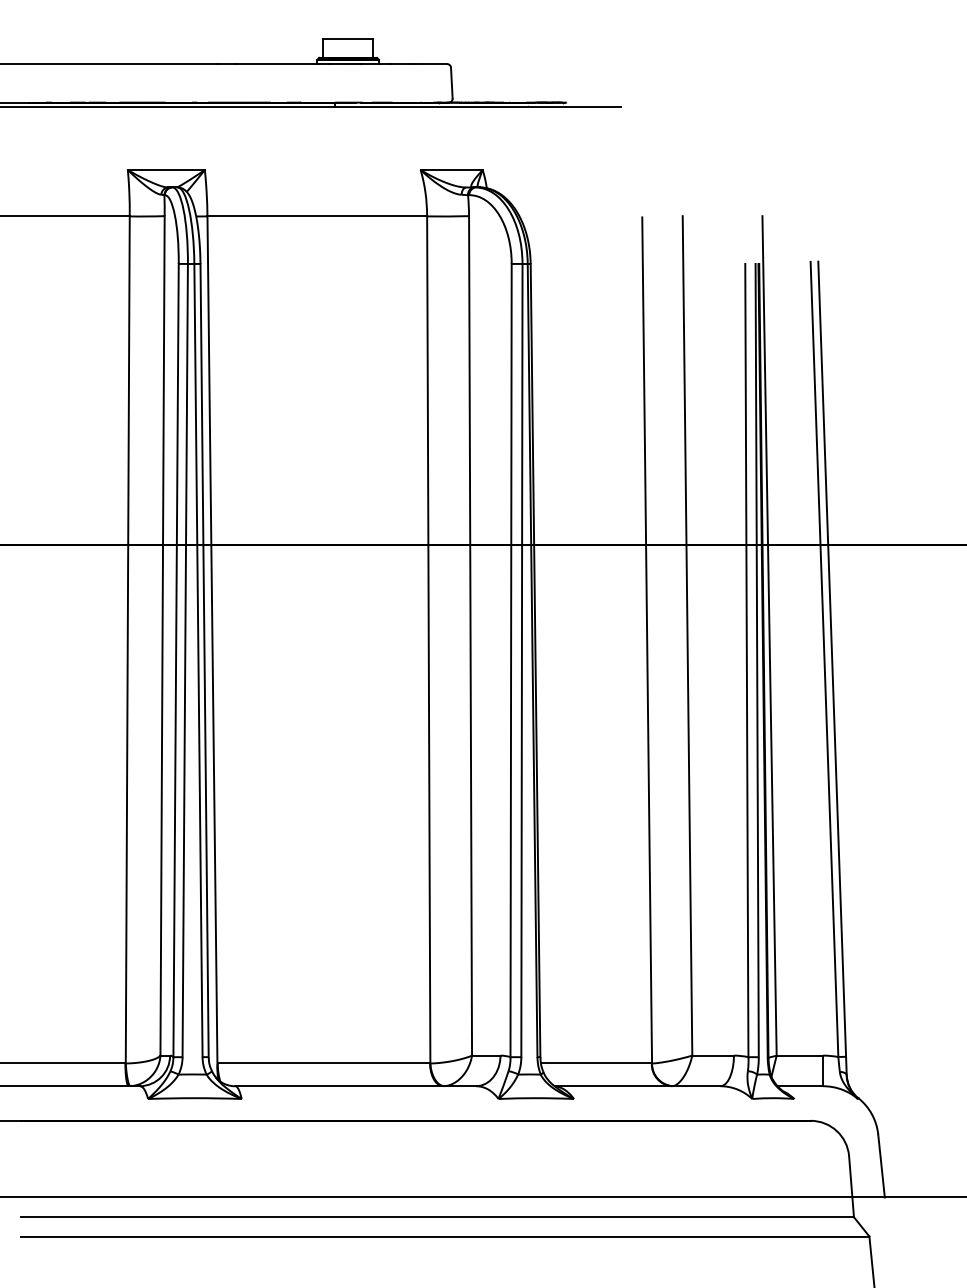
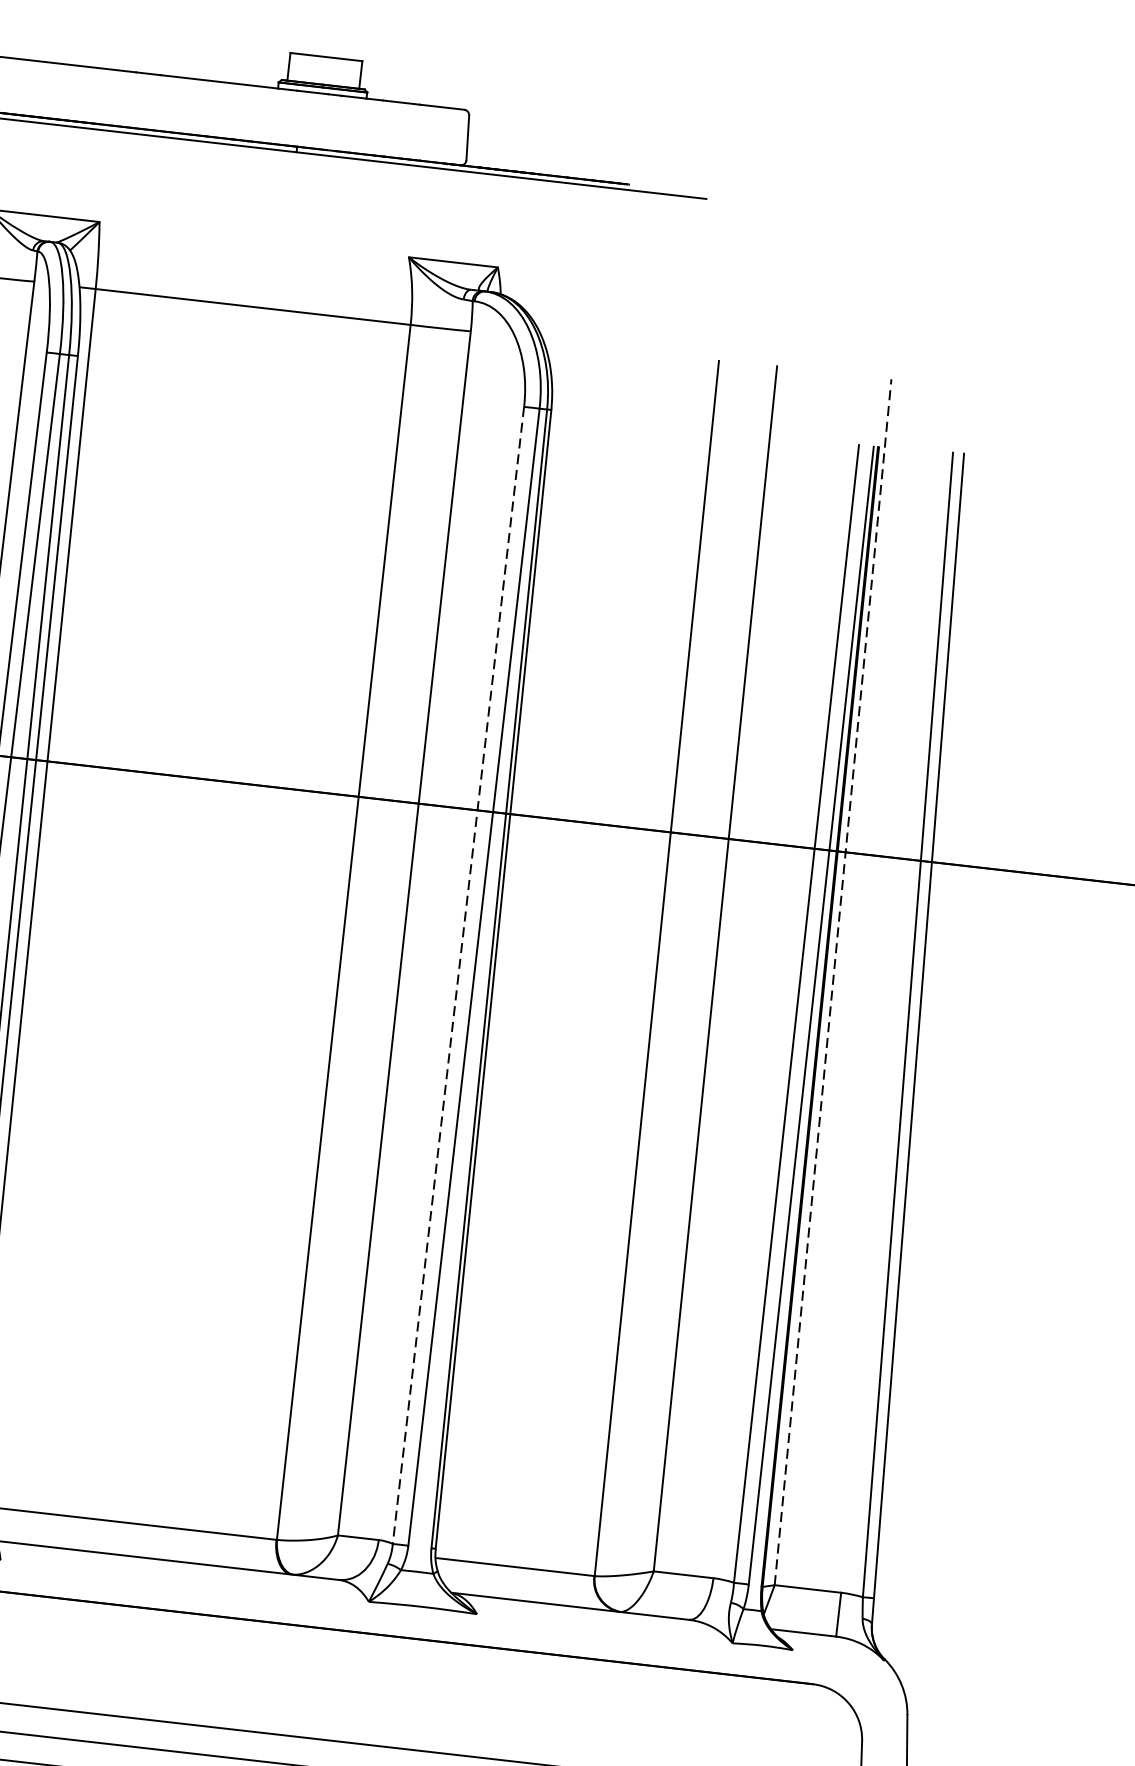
line: (769, 635) -> (833, 981), solid -> dashed
line: (511, 660) -> (459, 975), solid -> dashed

